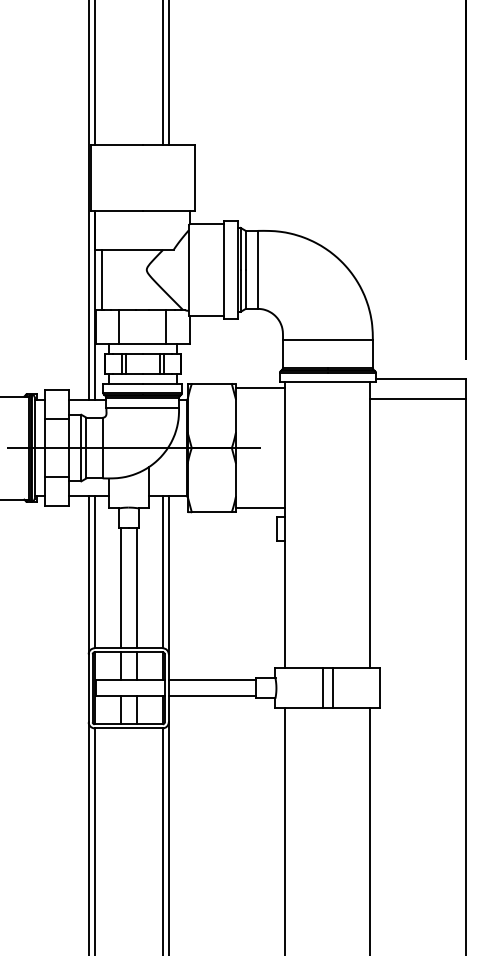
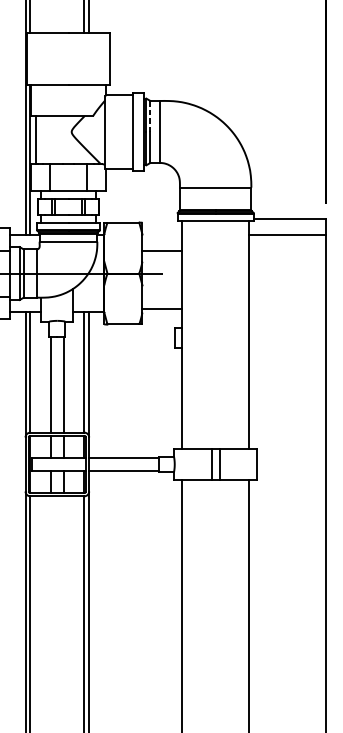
line: (245, 250) -> (150, 116), solid -> dashed
line: (260, 387) -> (162, 250), moved
line: (260, 508) -> (162, 308), moved

